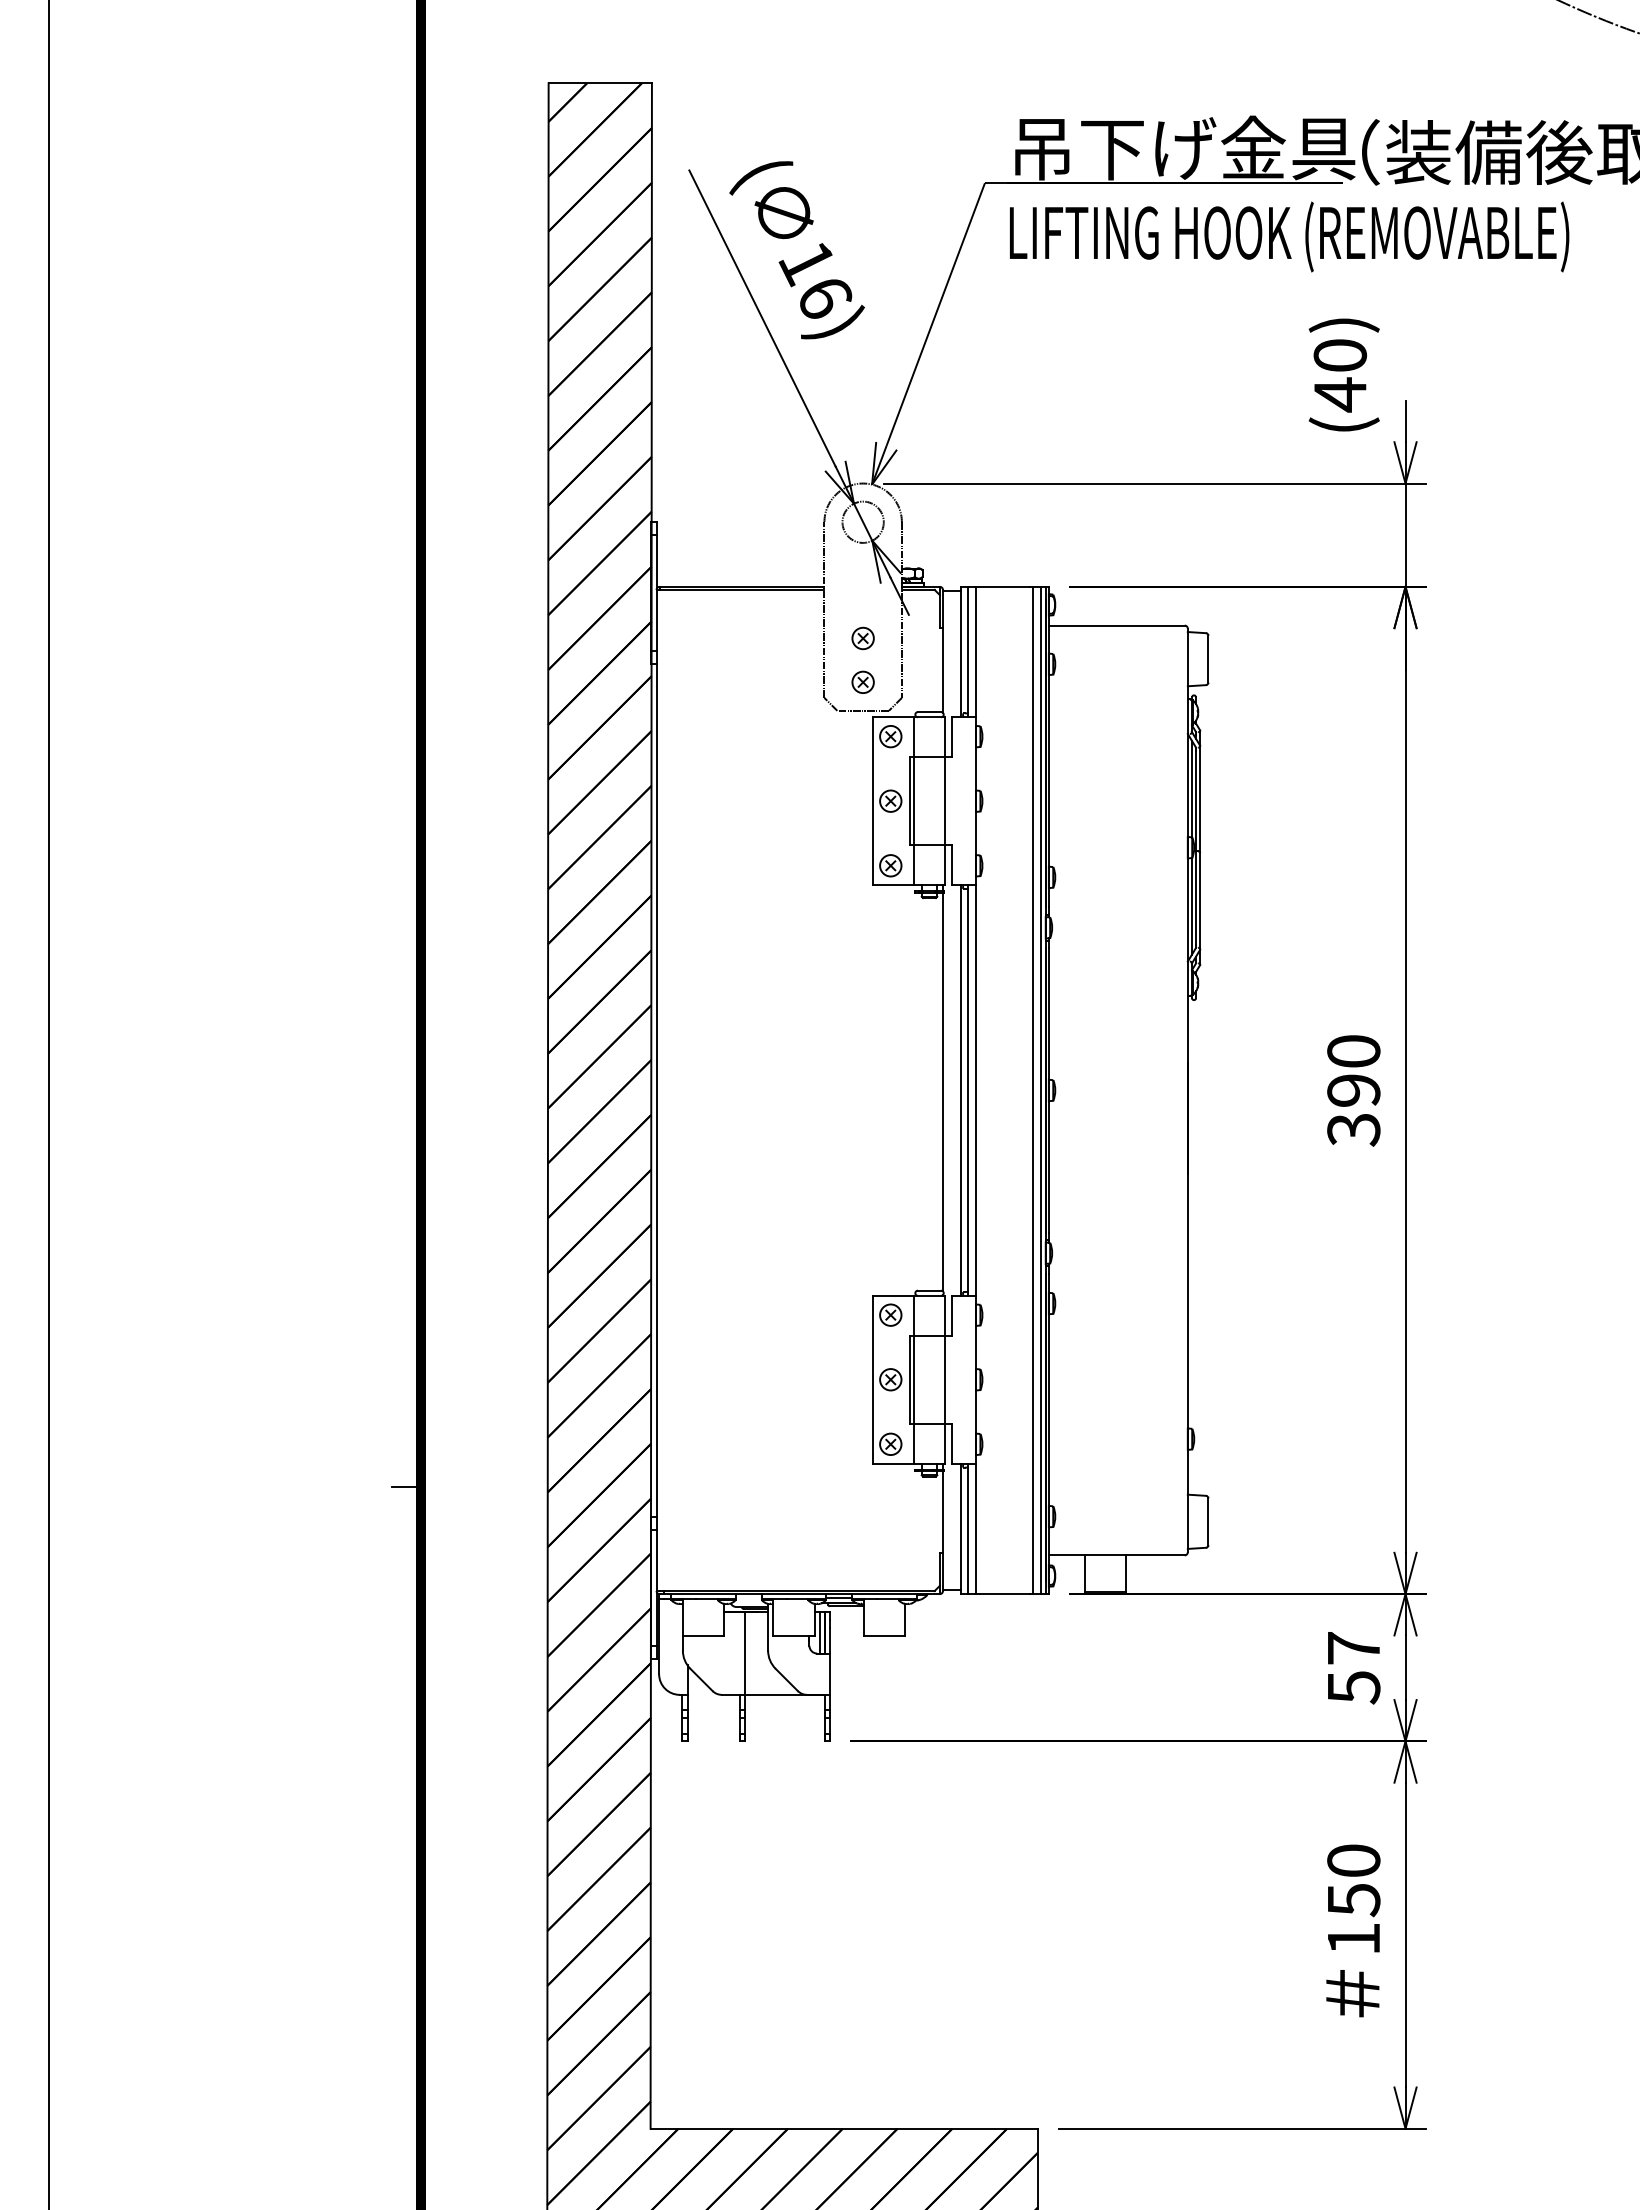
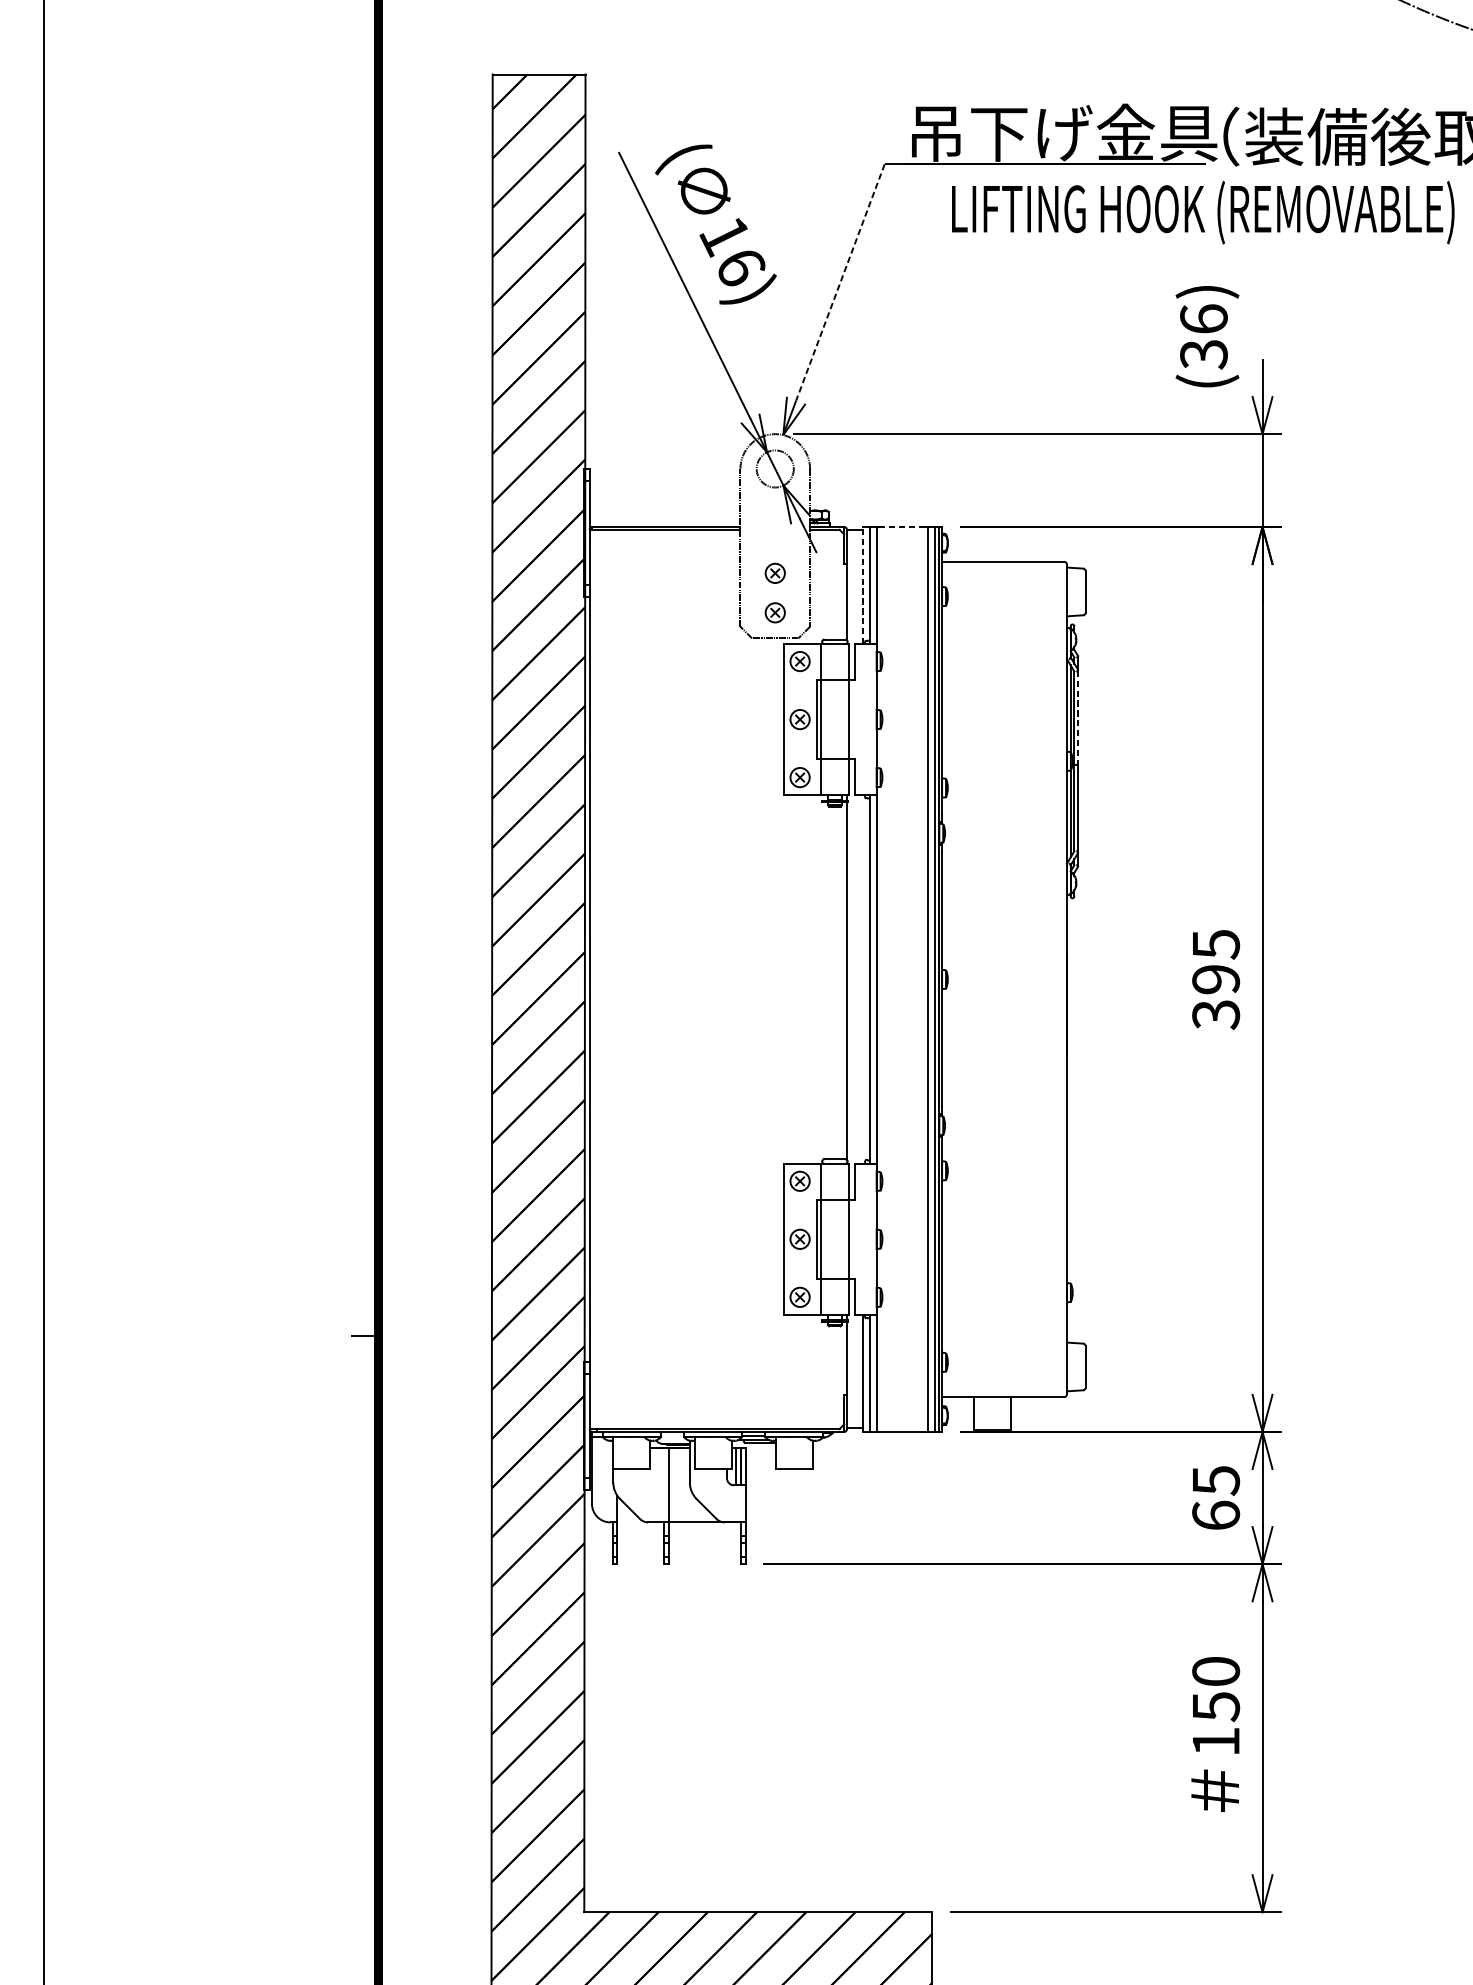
text: (1289, 236) -> (1203, 212), moved
line: (935, 314) -> (840, 282), solid -> dashed
text: (1340, 375) -> (1204, 337), (40) -> (36)
line: (1003, 586) -> (901, 526), solid -> dashed
line: (960, 651) -> (862, 585), solid -> dashed
line: (1200, 799) -> (1078, 718), solid -> dashed
text: (1353, 1051) -> (1215, 944), 390 -> 395
line: (960, 1090) -> (862, 979), removed
text: (1353, 1668) -> (1215, 1498), 57 -> 65

